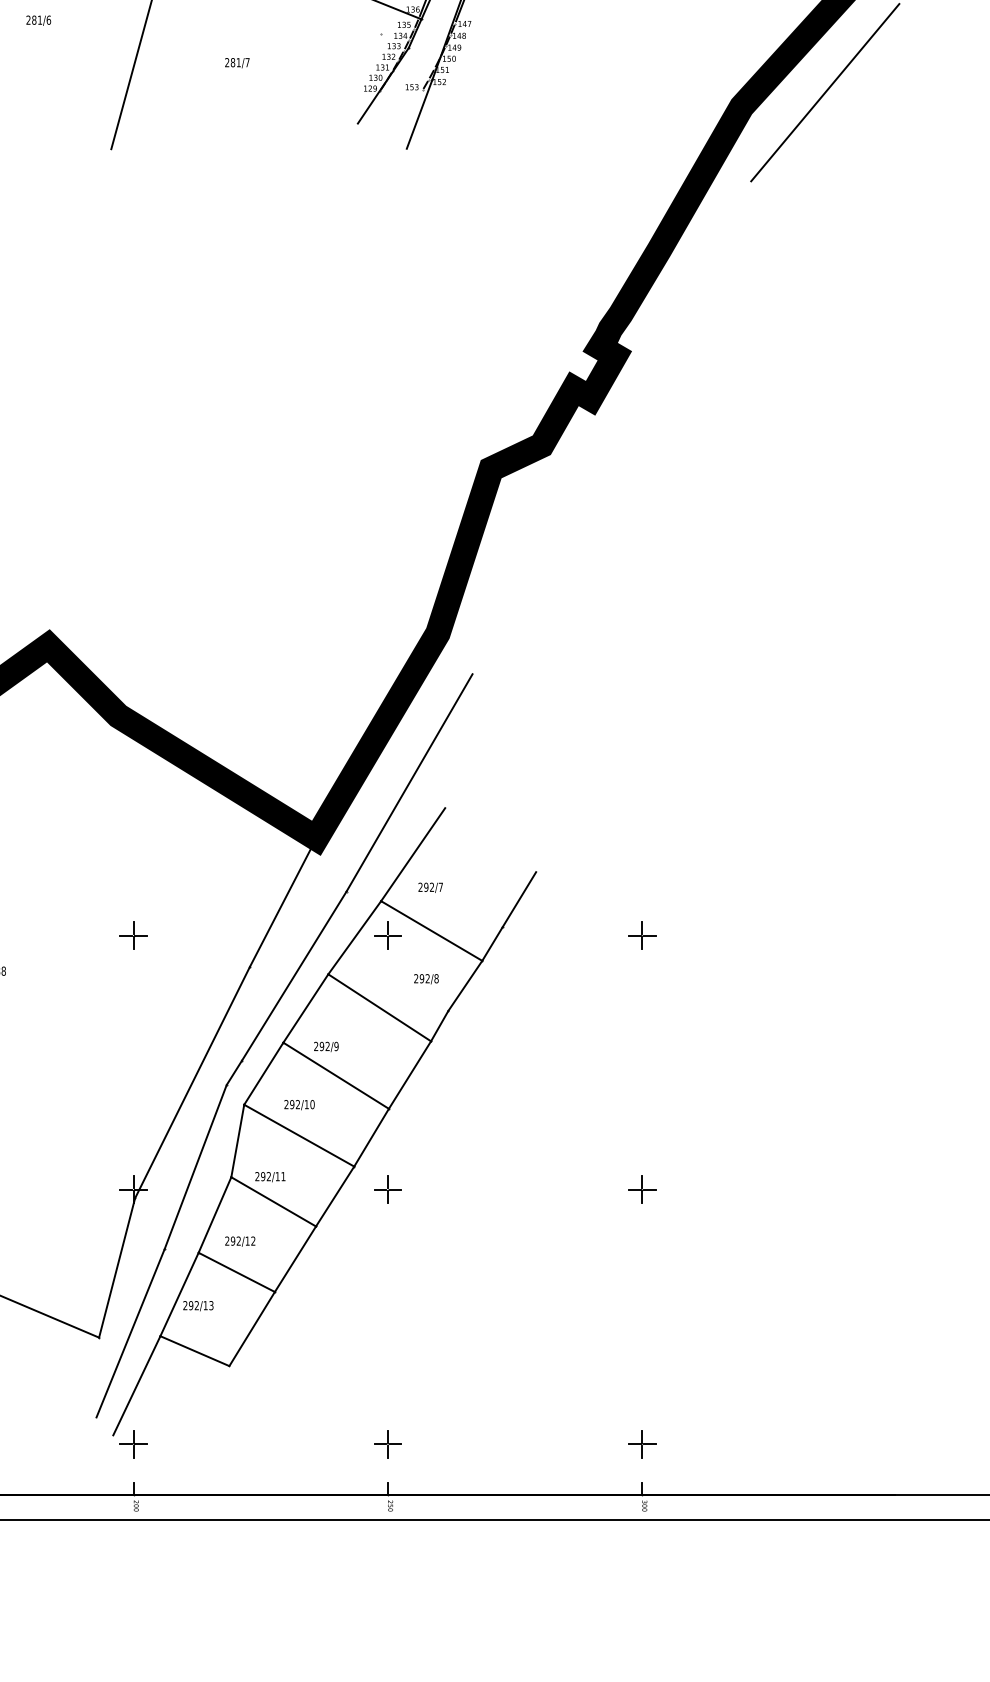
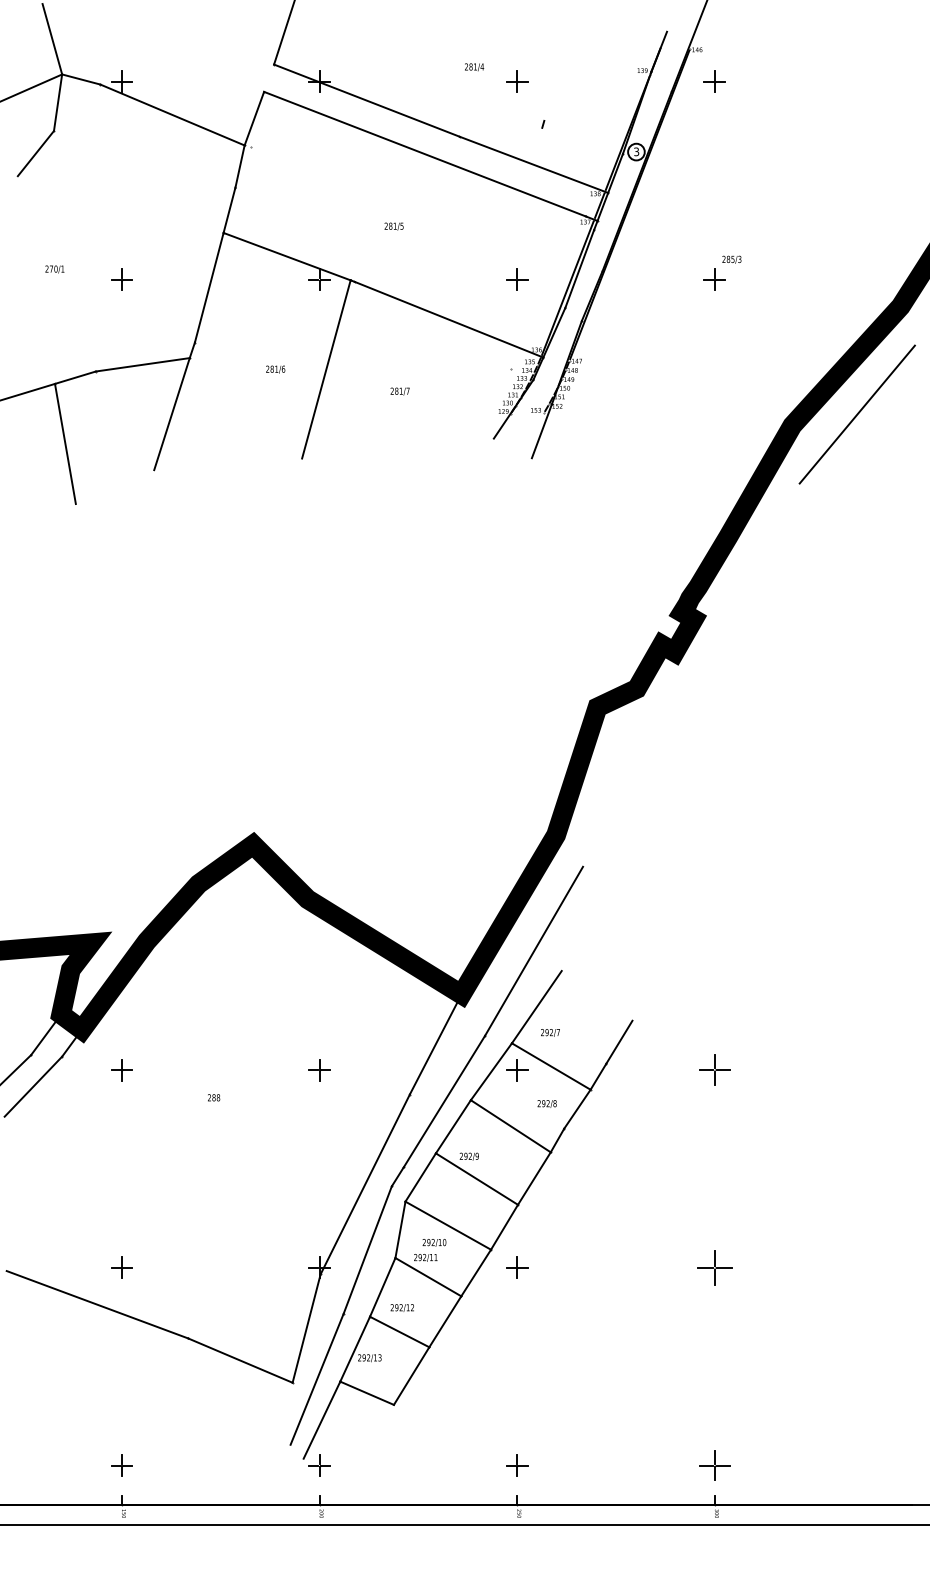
text: (38, 20) -> (275, 369), moved
part: (641, 936) -> (714, 1070), size x1.4
text: (299, 1104) -> (434, 1242), moved
part: (641, 1189) -> (714, 1267), size x1.6
part: (641, 1444) -> (714, 1465), size x1.4

